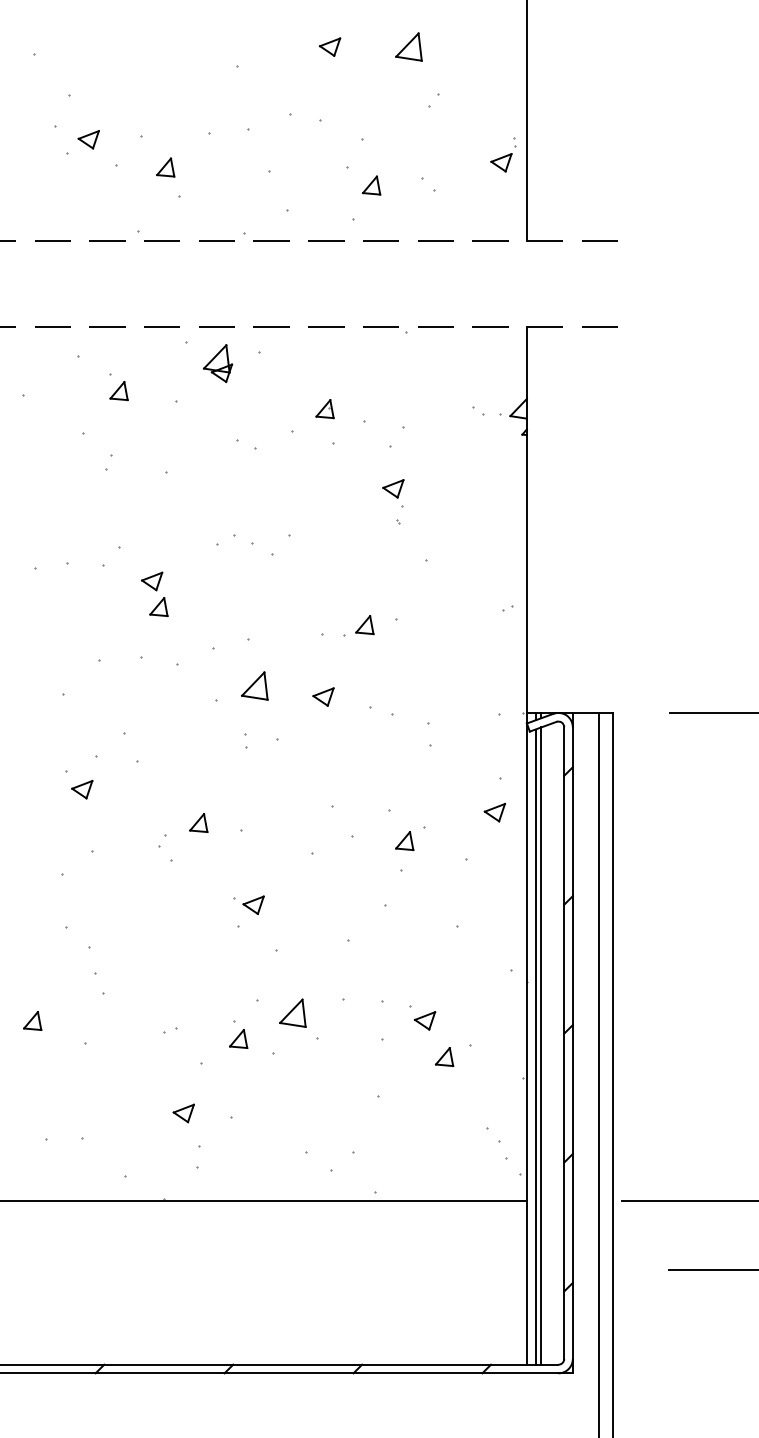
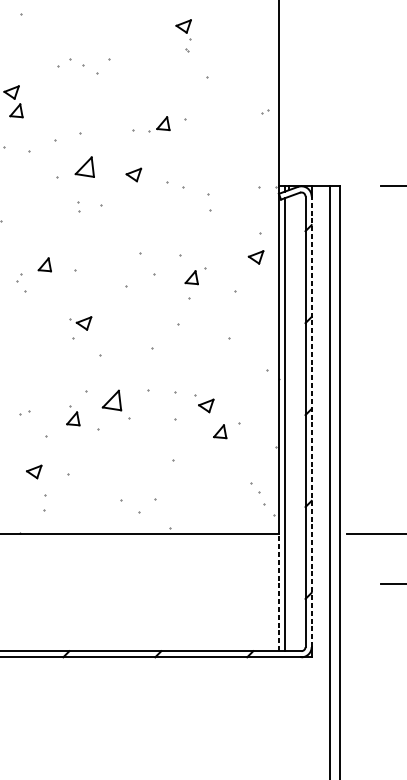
line: (572, 1043) -> (311, 422), solid -> dashed
line: (541, 1045) -> (289, 423), removed
line: (526, 1282) -> (278, 592), solid -> dashed

